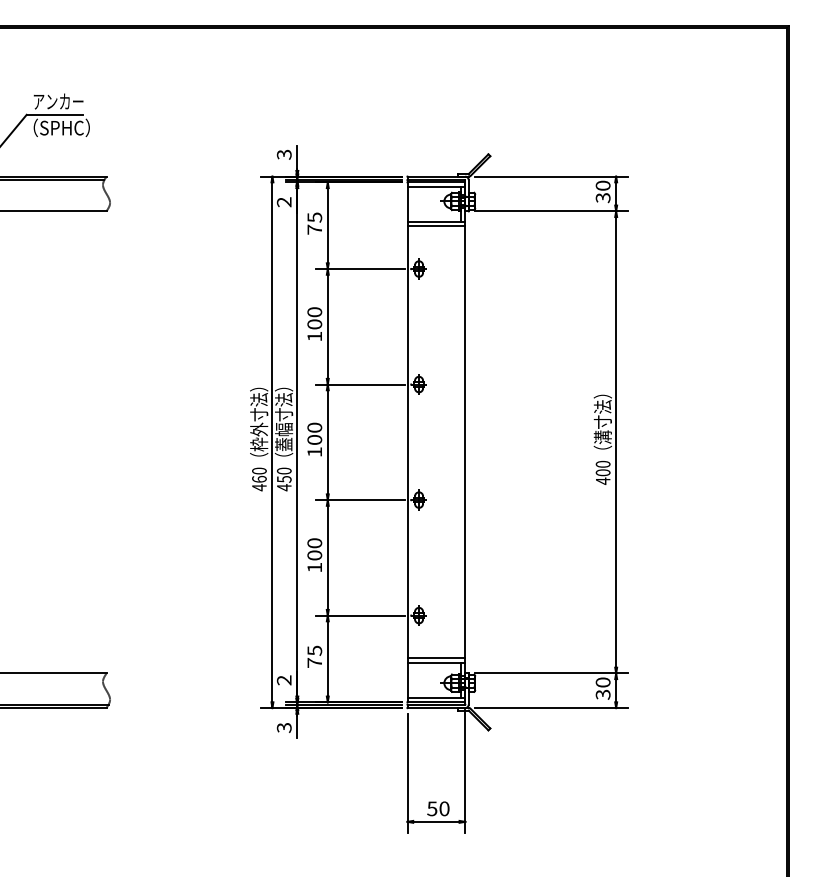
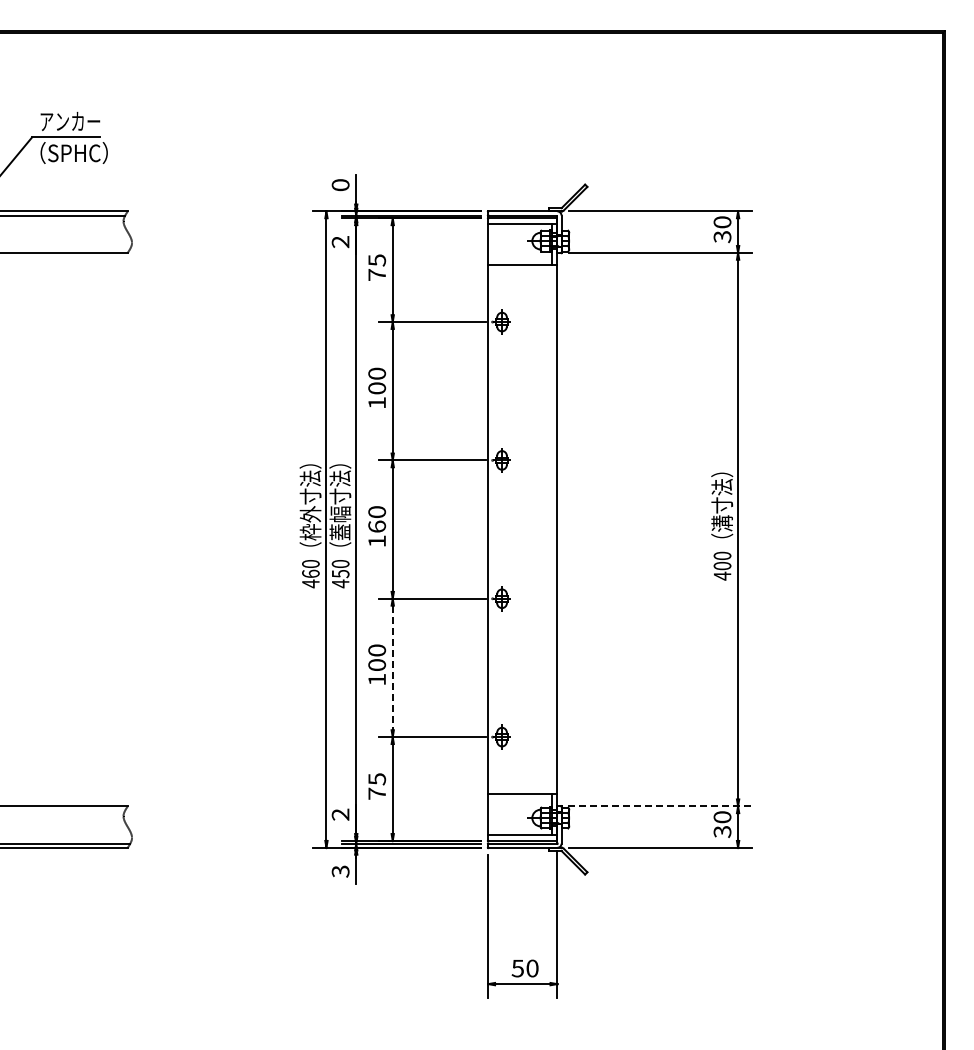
text: (284, 155) -> (340, 185), 3 -> 0
line: (436, 225) -> (522, 270), removed
text: (314, 439) -> (376, 526), 100 -> 160
line: (327, 558) -> (392, 668), solid -> dashed
line: (436, 658) -> (522, 788), removed
line: (551, 673) -> (660, 806), solid -> dashed

